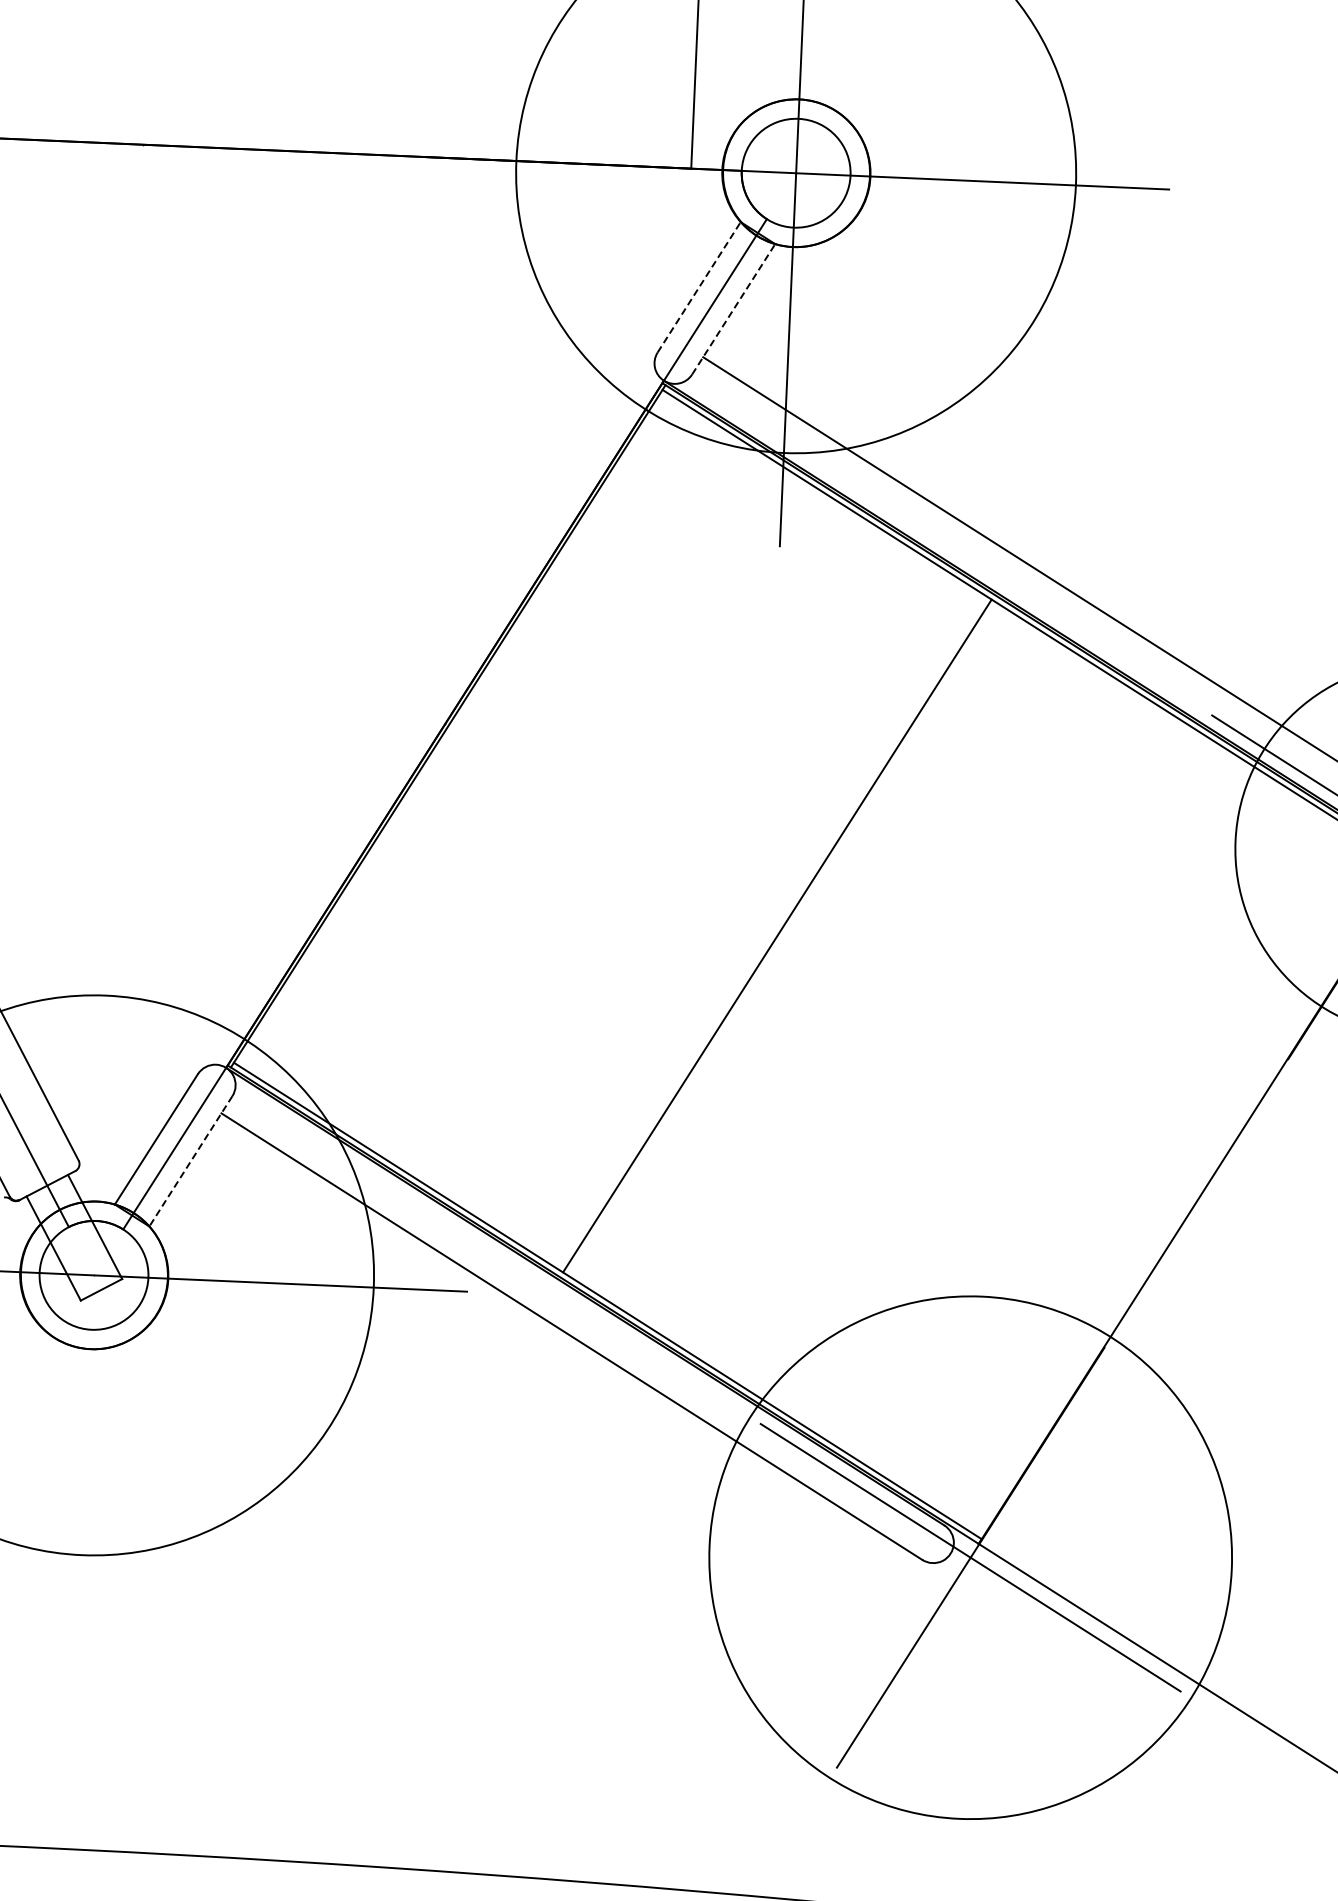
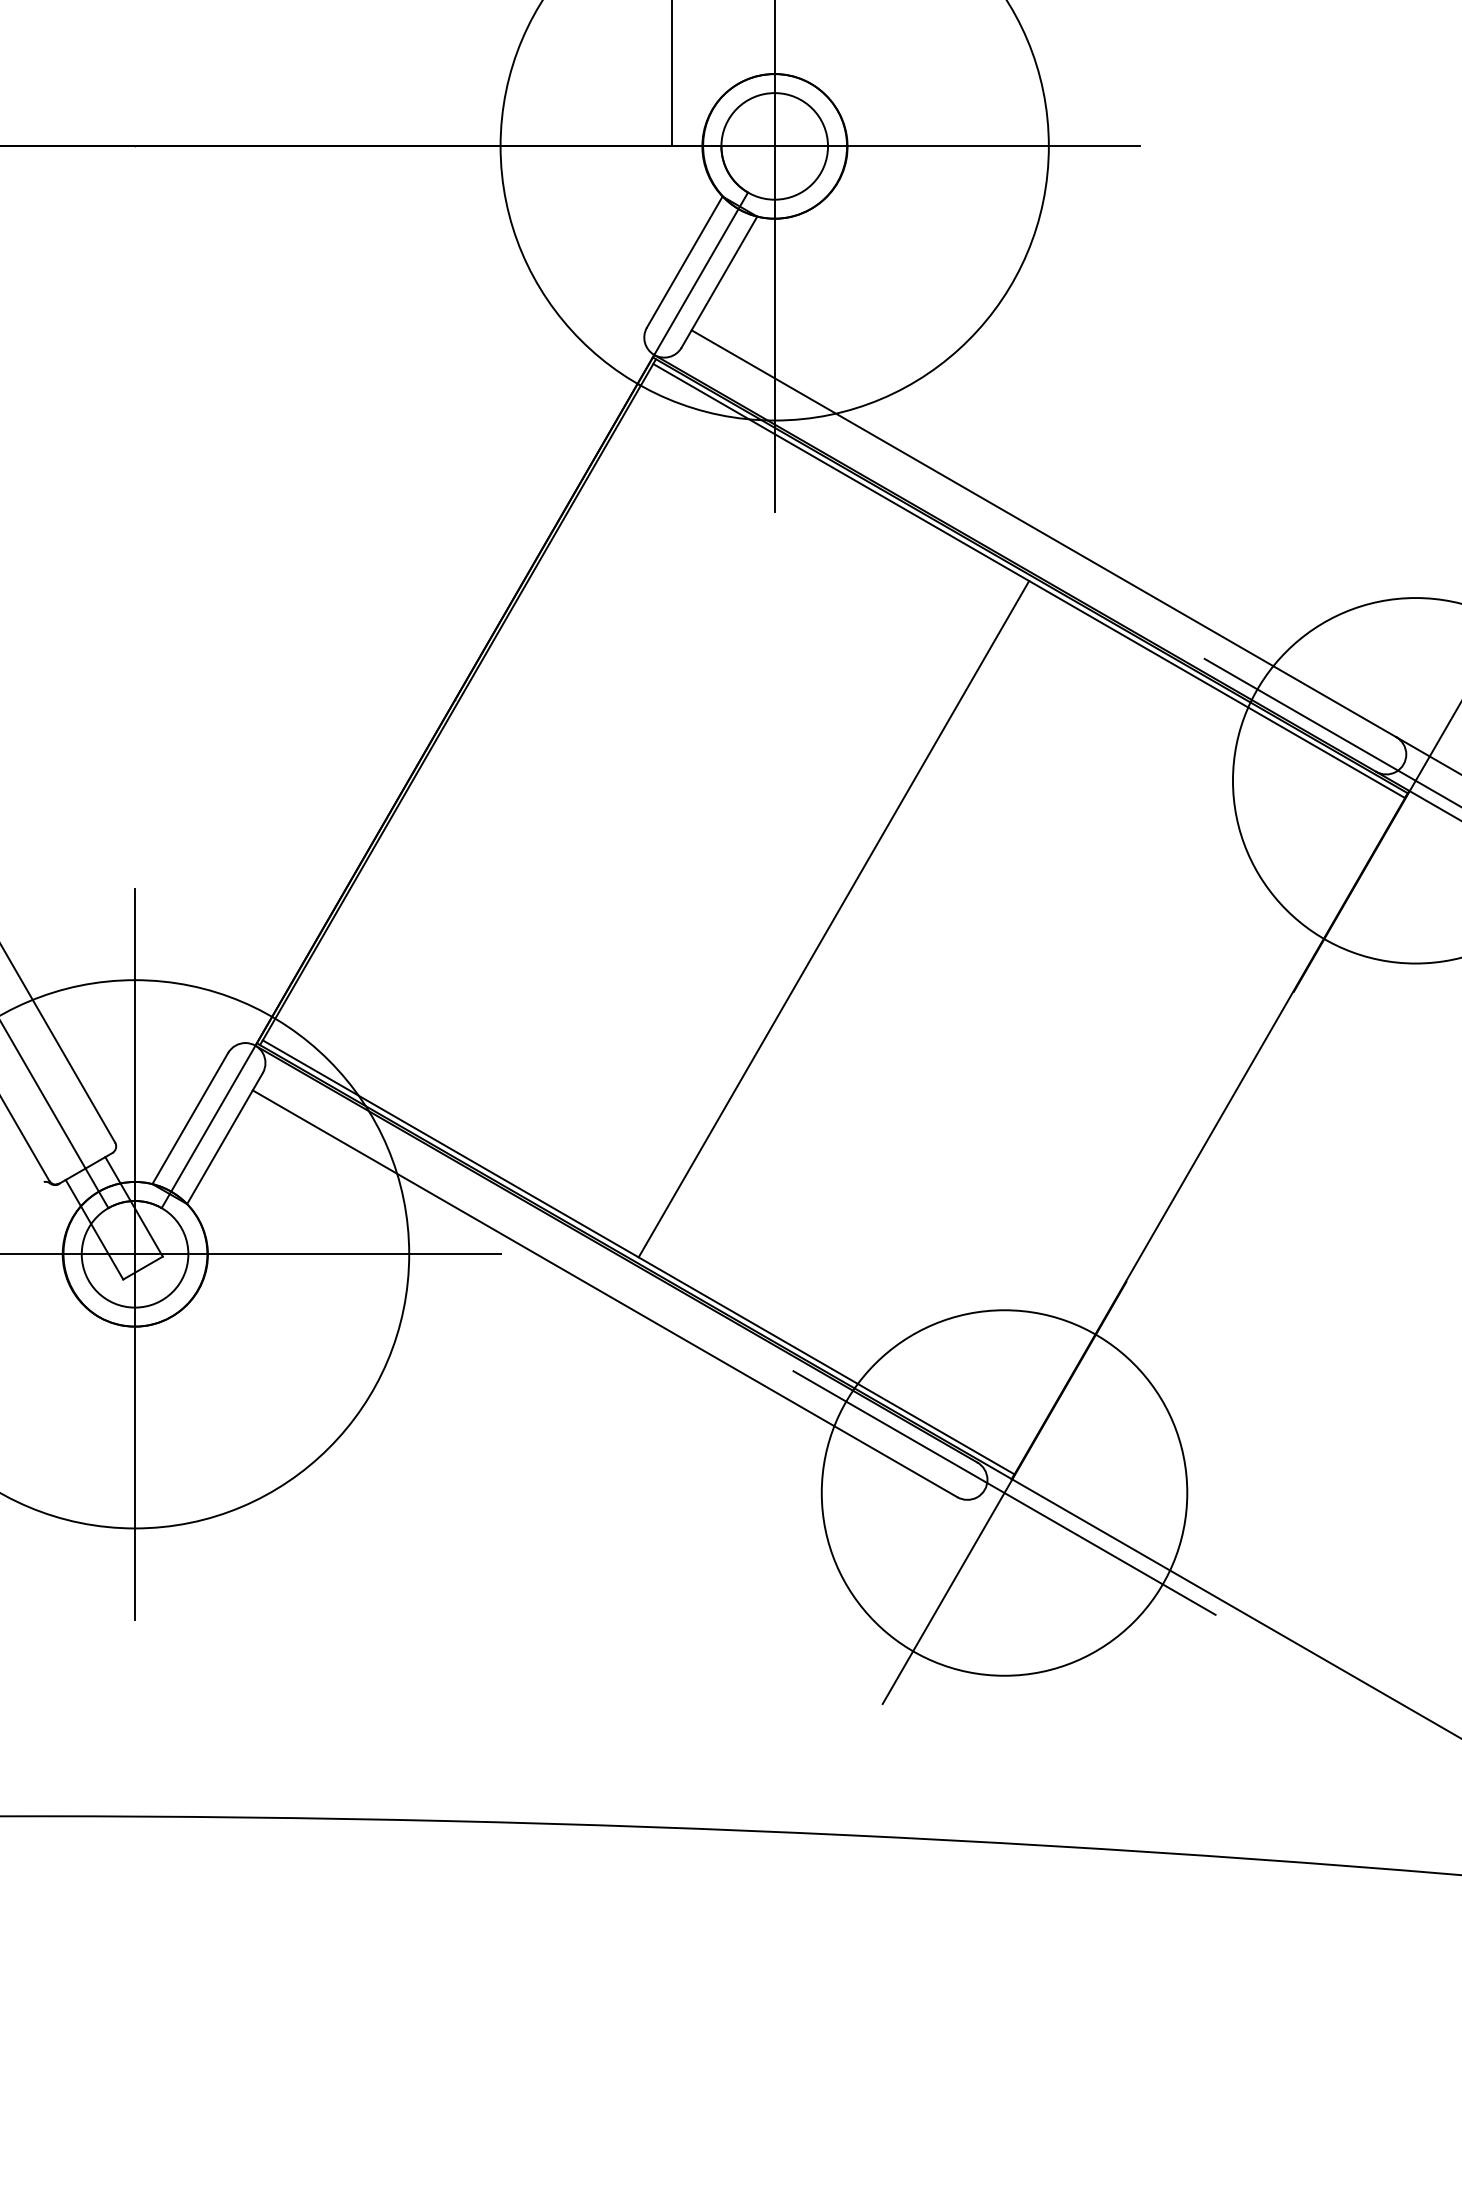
line: (698, 287) -> (684, 262), dashed -> solid
line: (733, 309) -> (719, 282), dashed -> solid
line: (776, 936) -> (833, 919), moved
line: (190, 1161) -> (224, 1138), dashed -> solid
line: (94, 1274) -> (135, 1253), added
circle: (970, 1557) -> (1004, 1492), size x0.71

